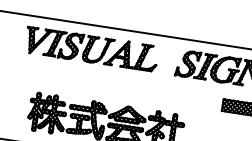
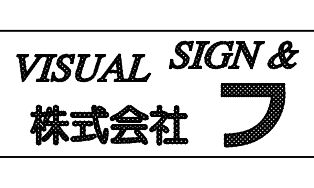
part: (91, 48) -> (83, 67), moved

